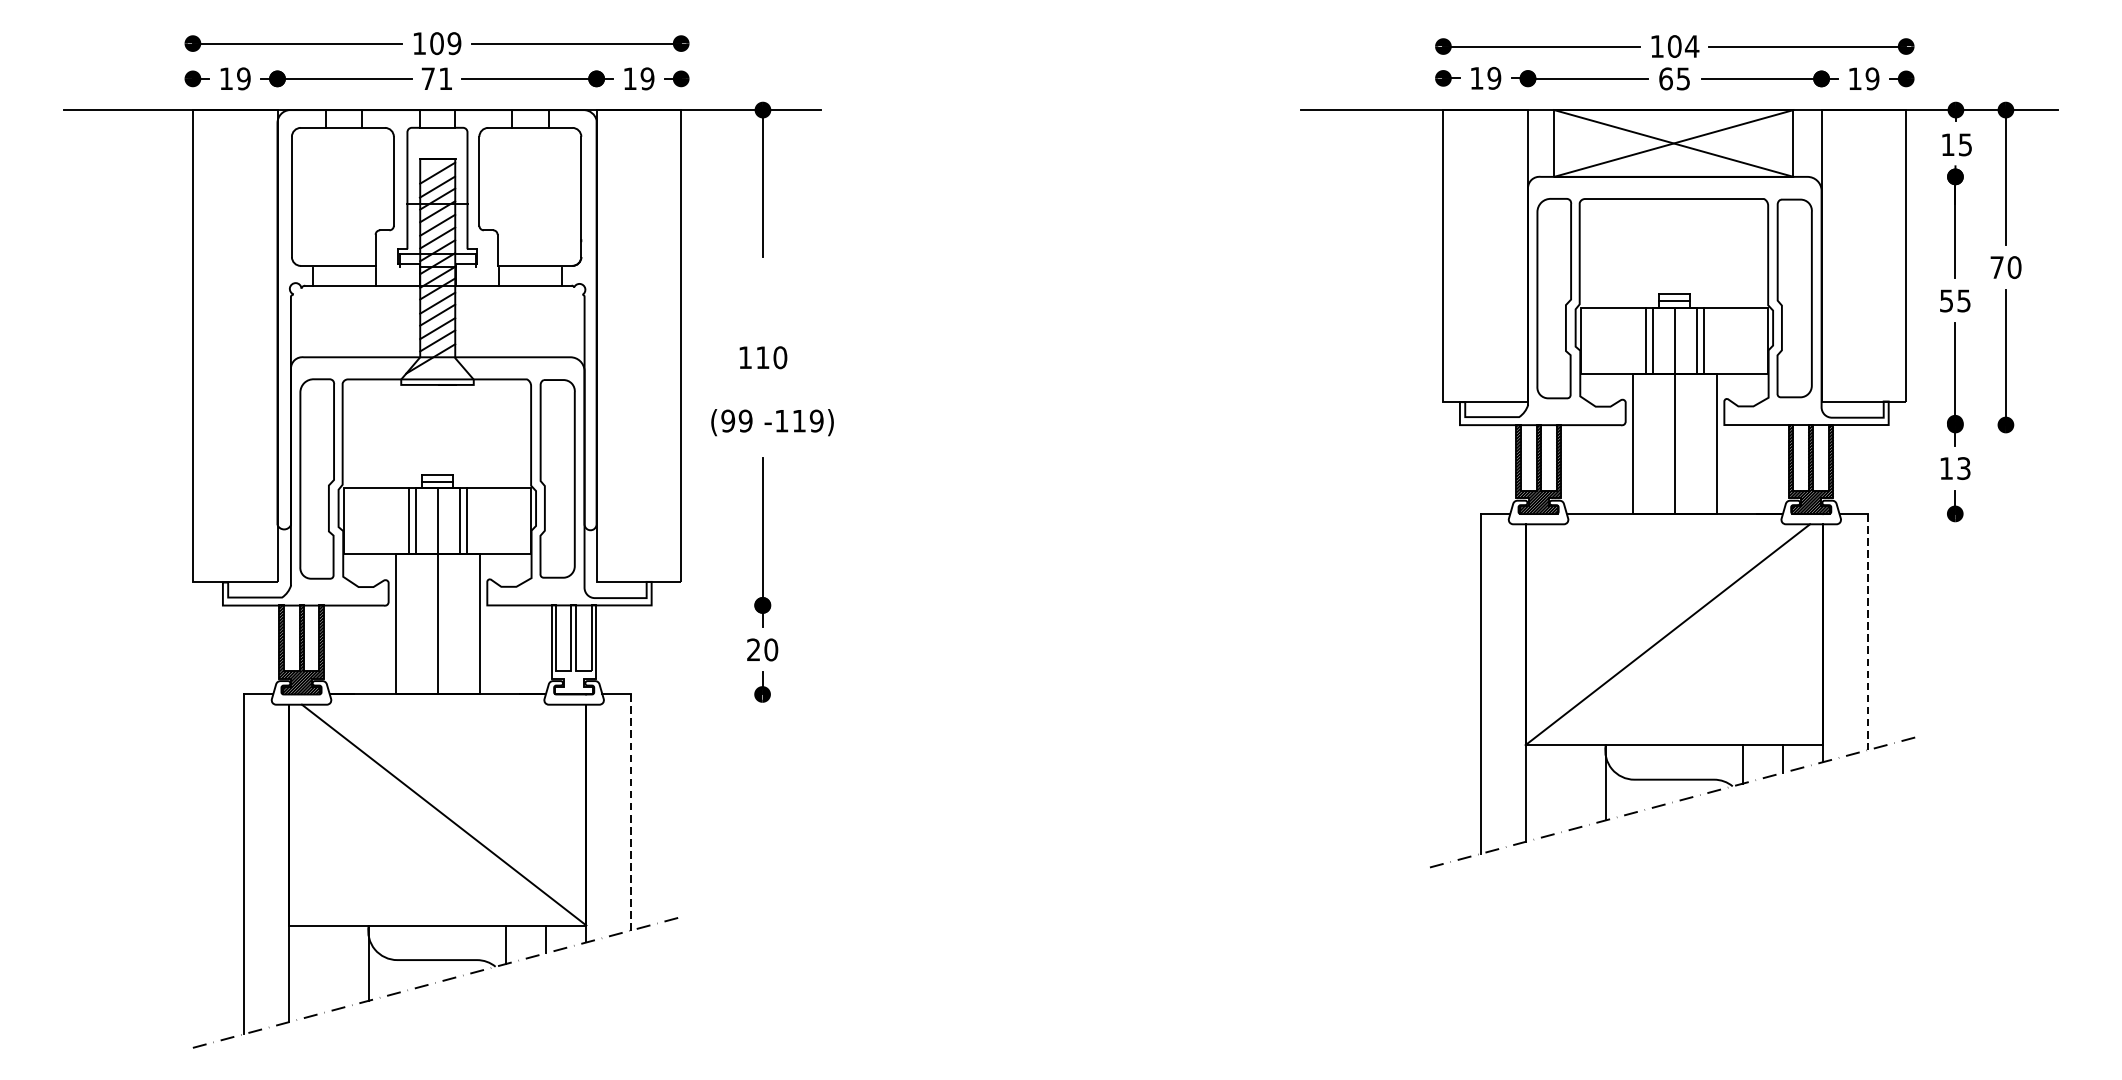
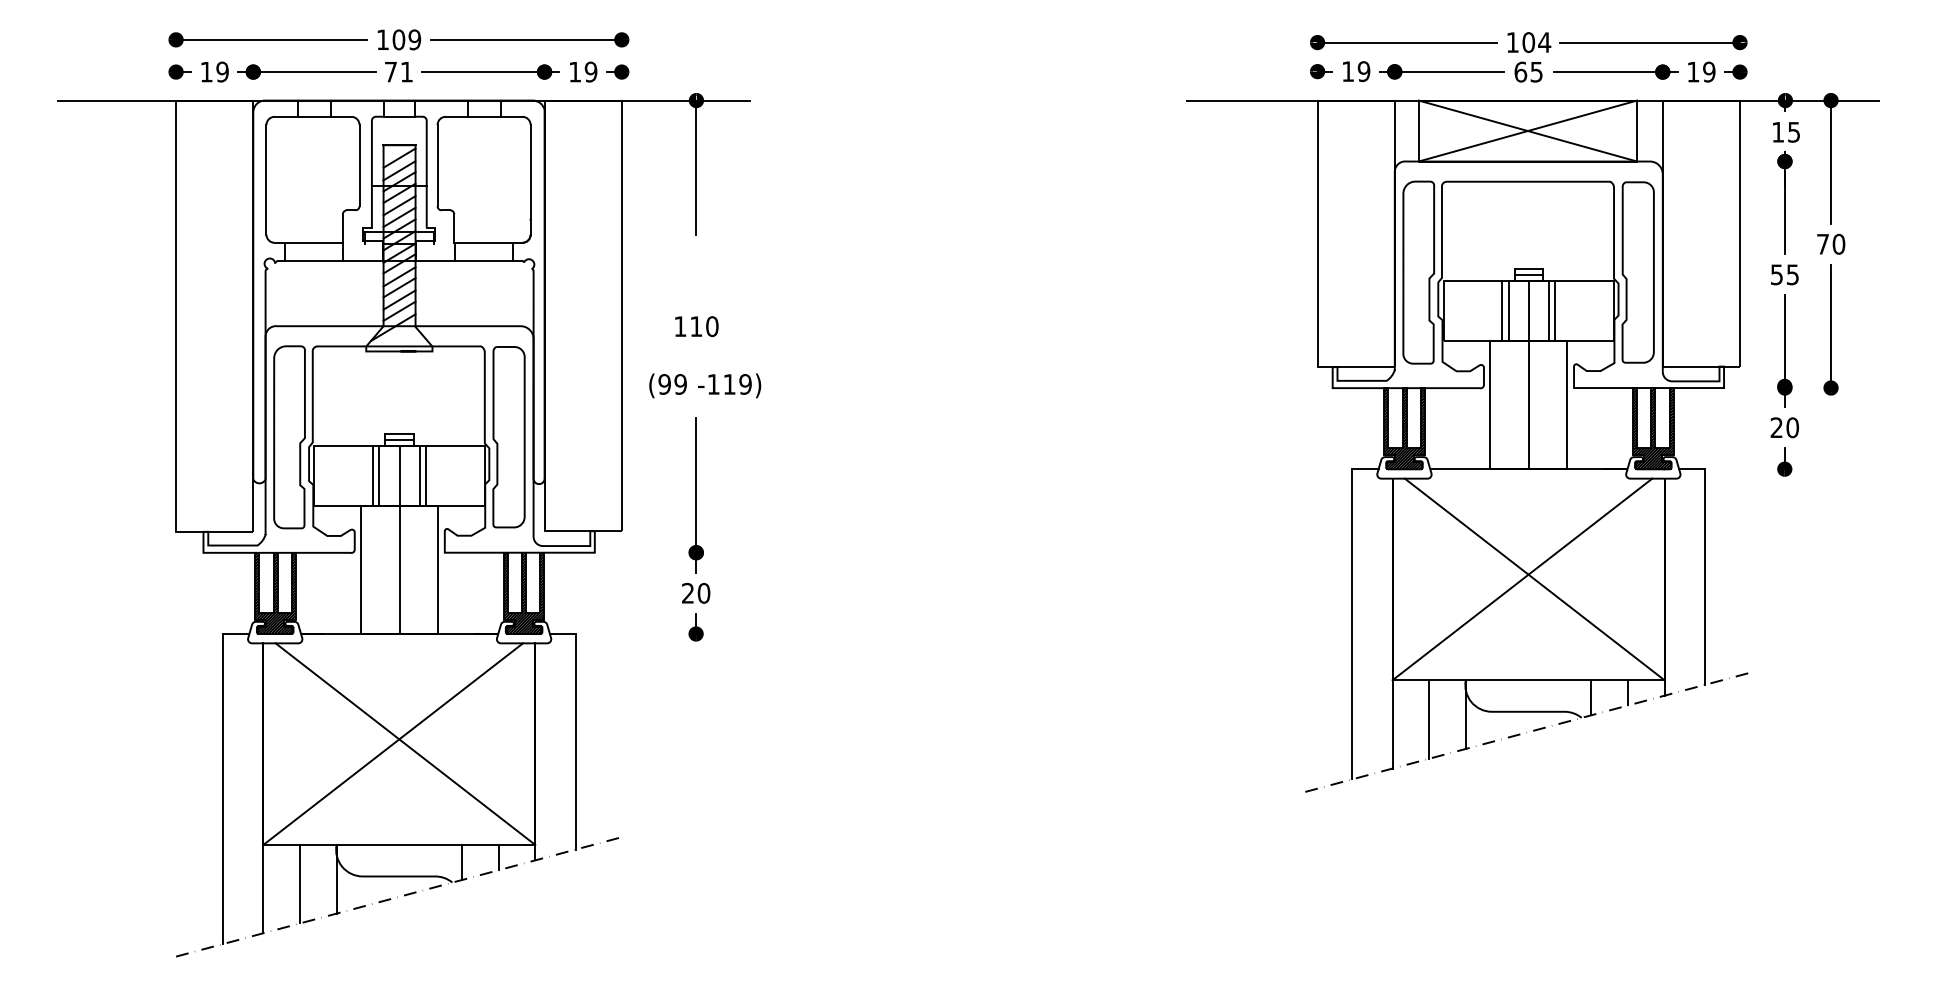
text: (1954, 468) -> (1784, 427), 13 -> 20
line: (1868, 632) -> (1705, 577), dashed -> solid
line: (1681, 634) -> (1534, 579), added
hatch: (573, 650) -> (523, 593), added
line: (1566, 788) -> (1429, 719), added
line: (630, 812) -> (575, 741), dashed -> solid
line: (431, 814) -> (393, 743), added
line: (329, 967) -> (300, 883), added

